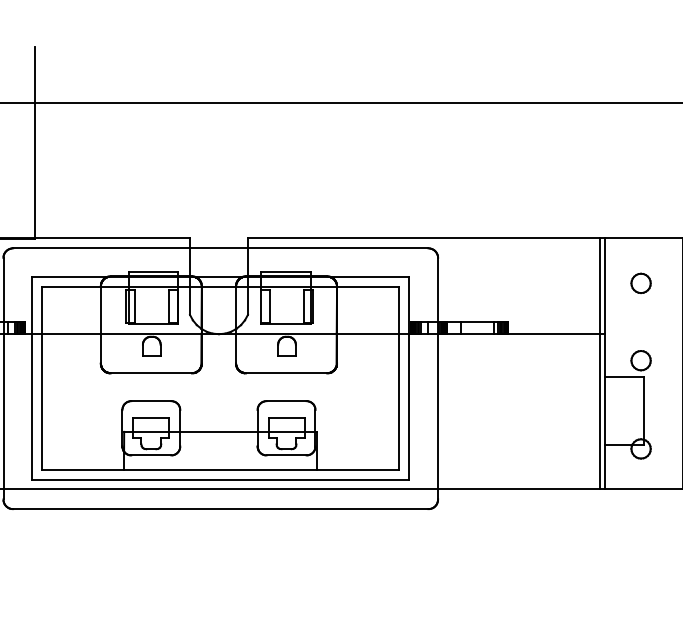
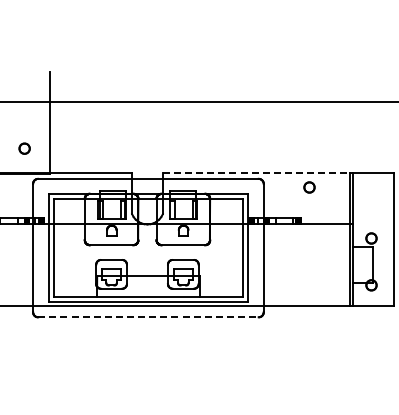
line: (424, 238) -> (256, 173), solid -> dashed
part: (641, 283) -> (309, 187), moved
line: (220, 509) -> (148, 317), solid -> dashed

